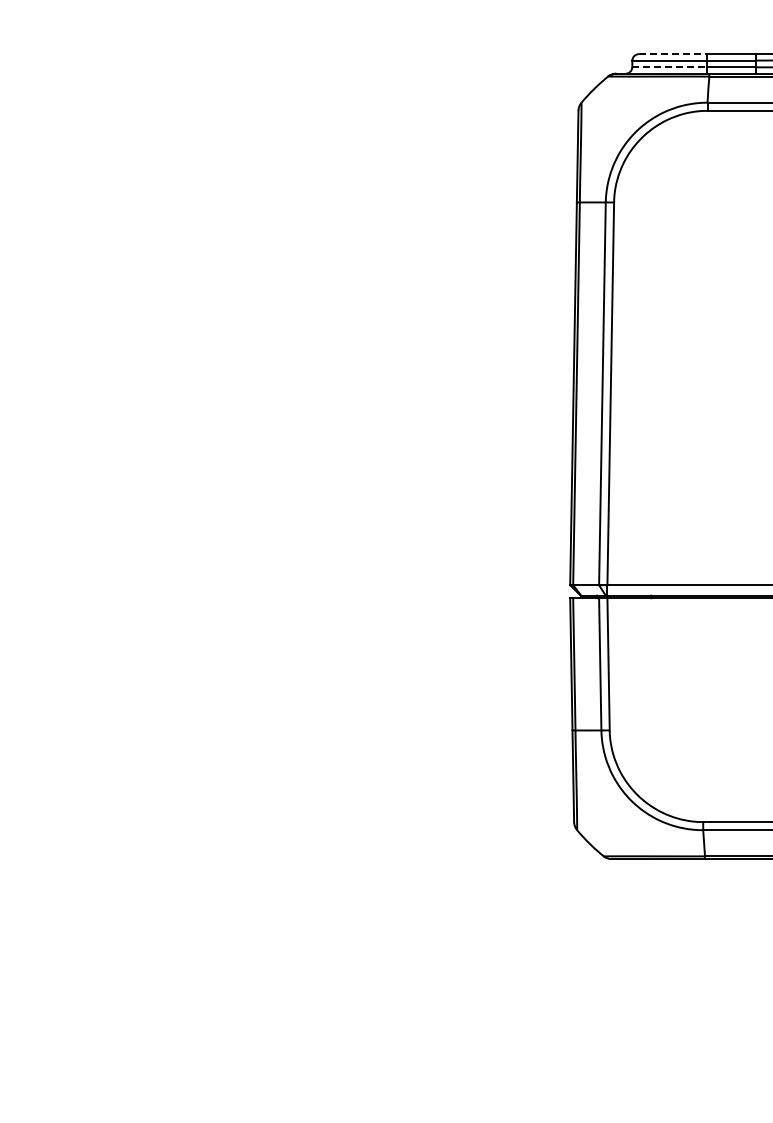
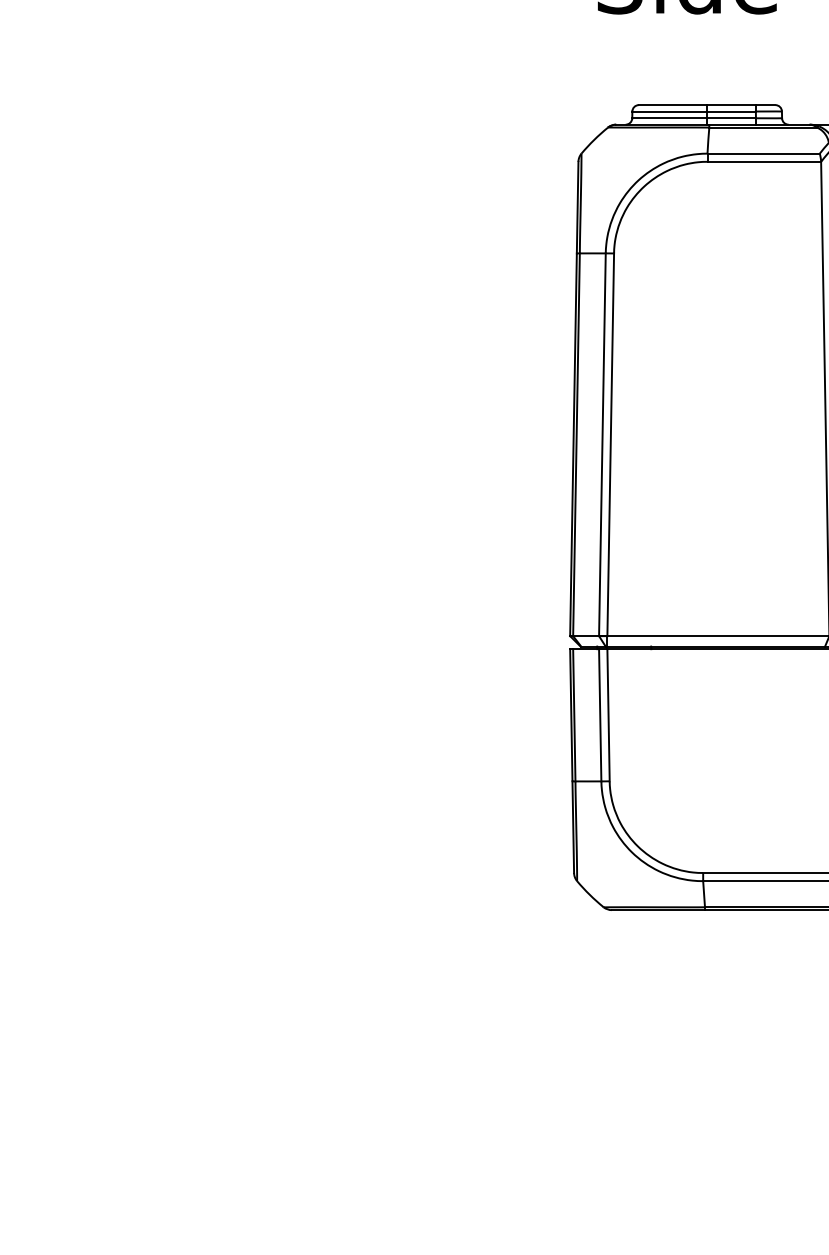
line: (673, 54) -> (673, 105), dashed -> solid
line: (670, 67) -> (670, 118), dashed -> solid

